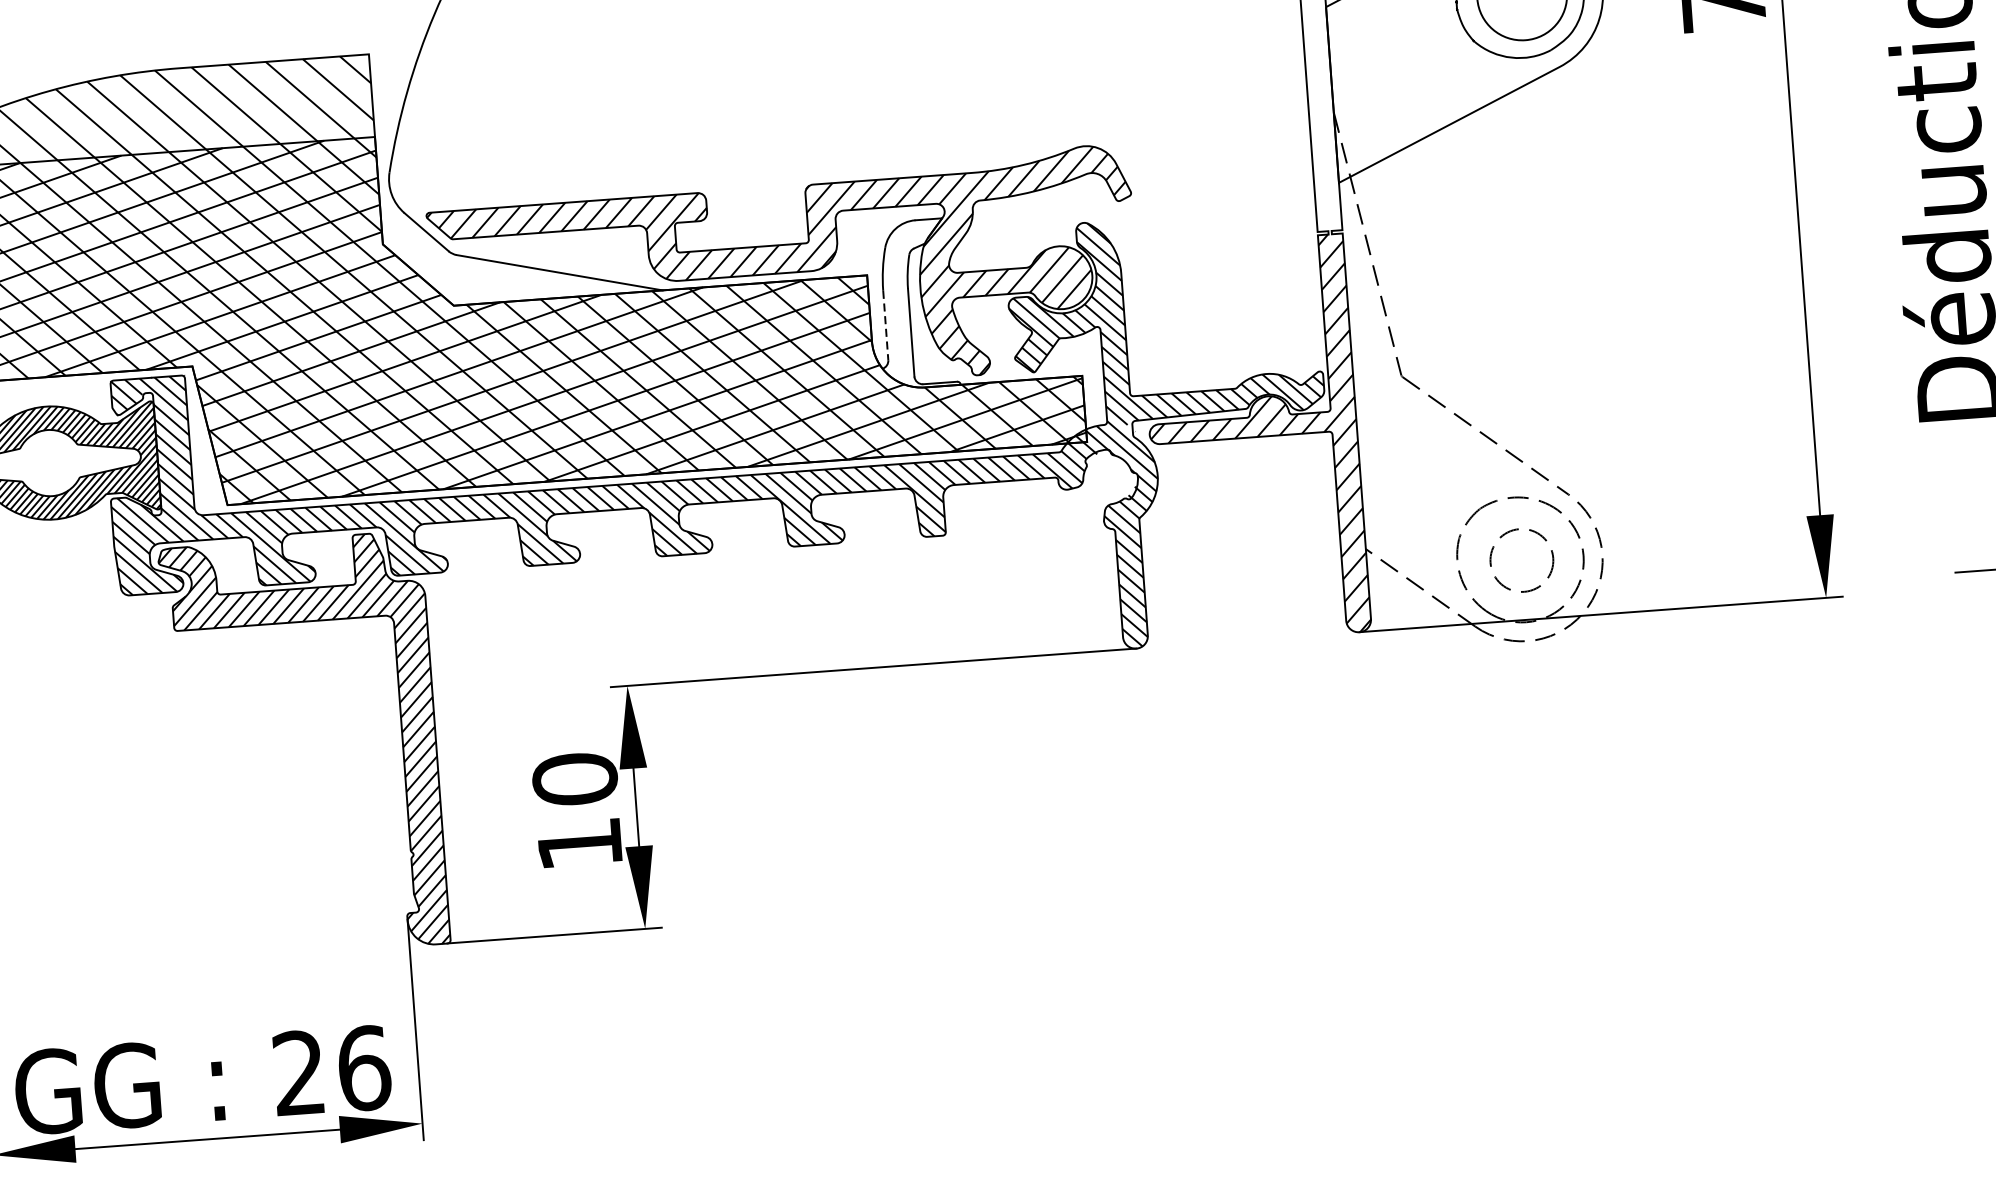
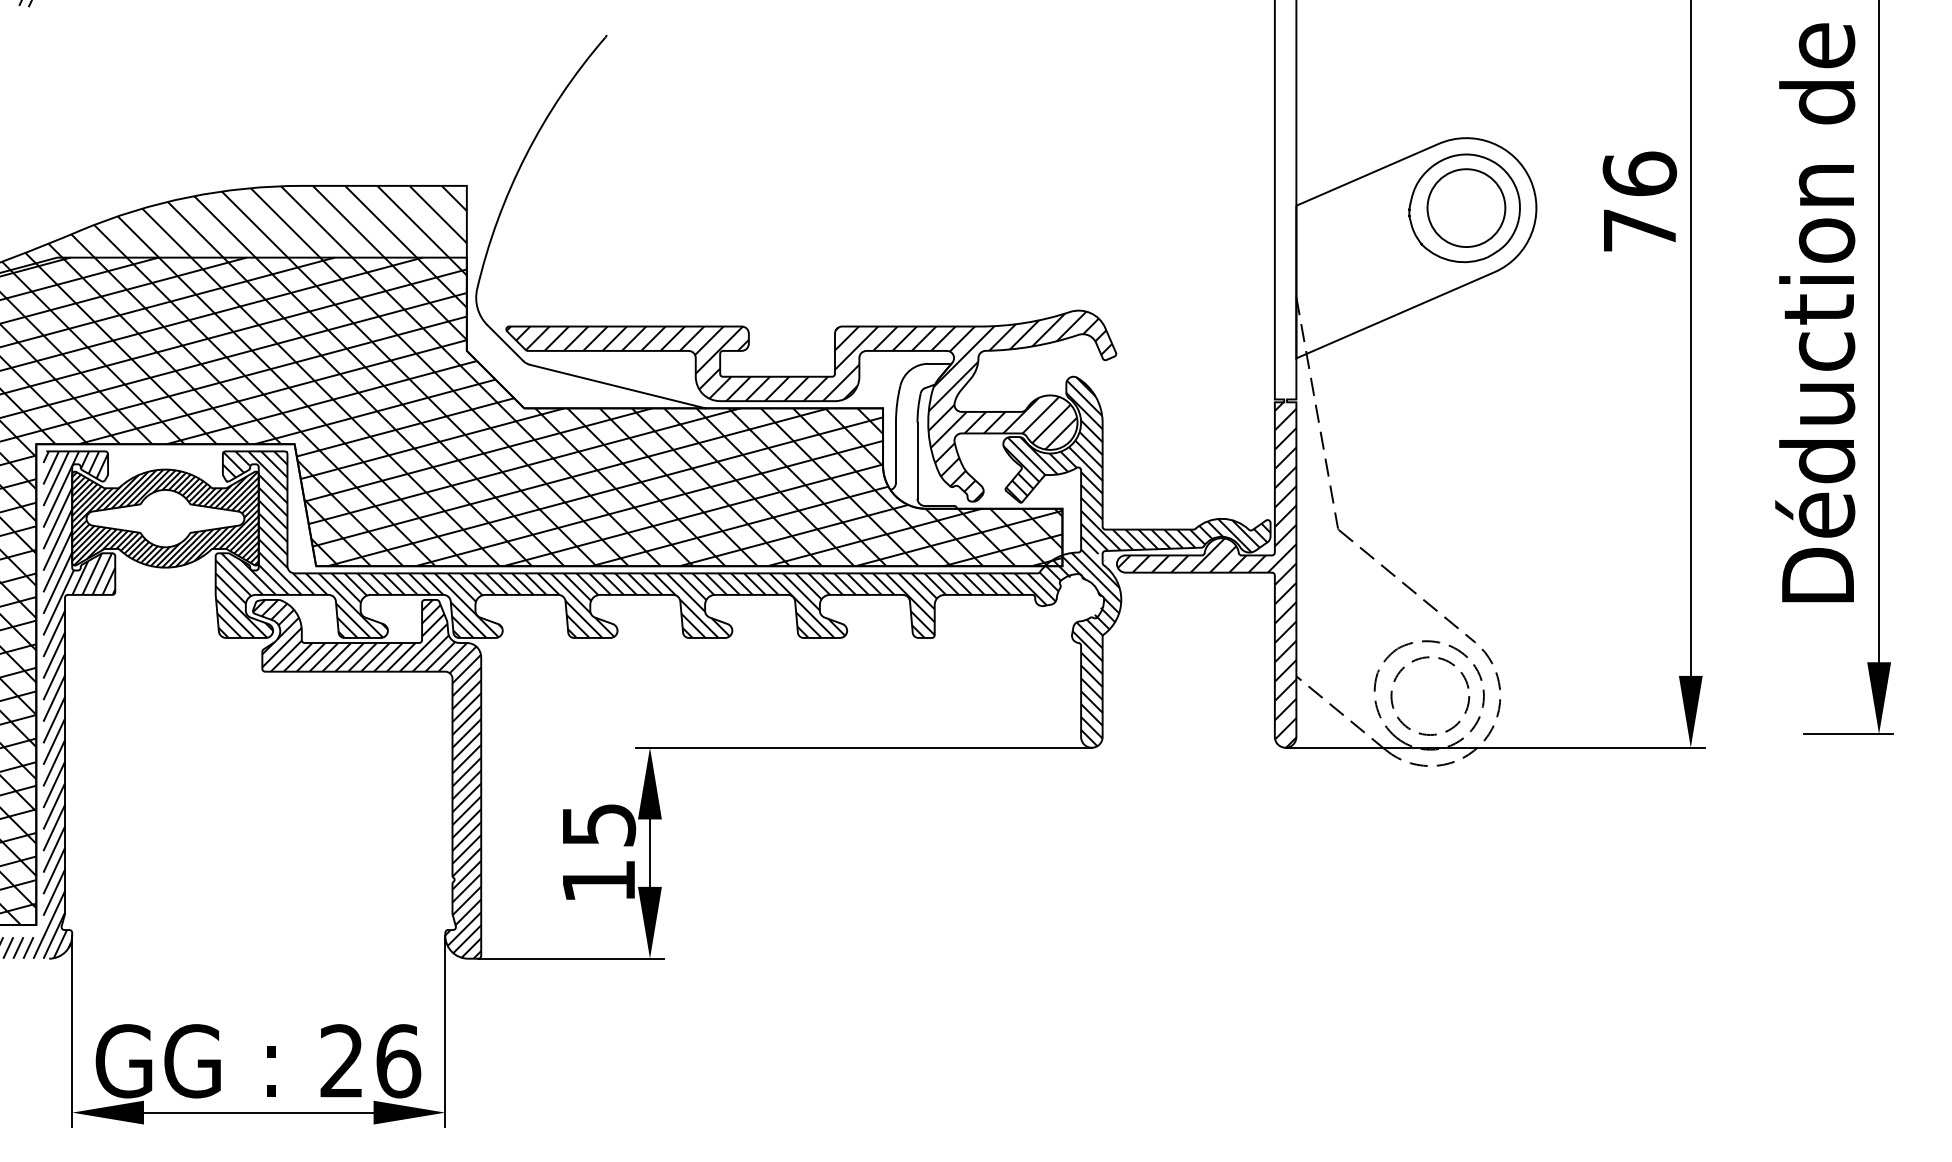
line: (885, 326) -> (895, 453), dashed -> solid
circle: (1521, 559) -> (1430, 695), size x1.43
text: (574, 778) -> (598, 824), 10 -> 15

